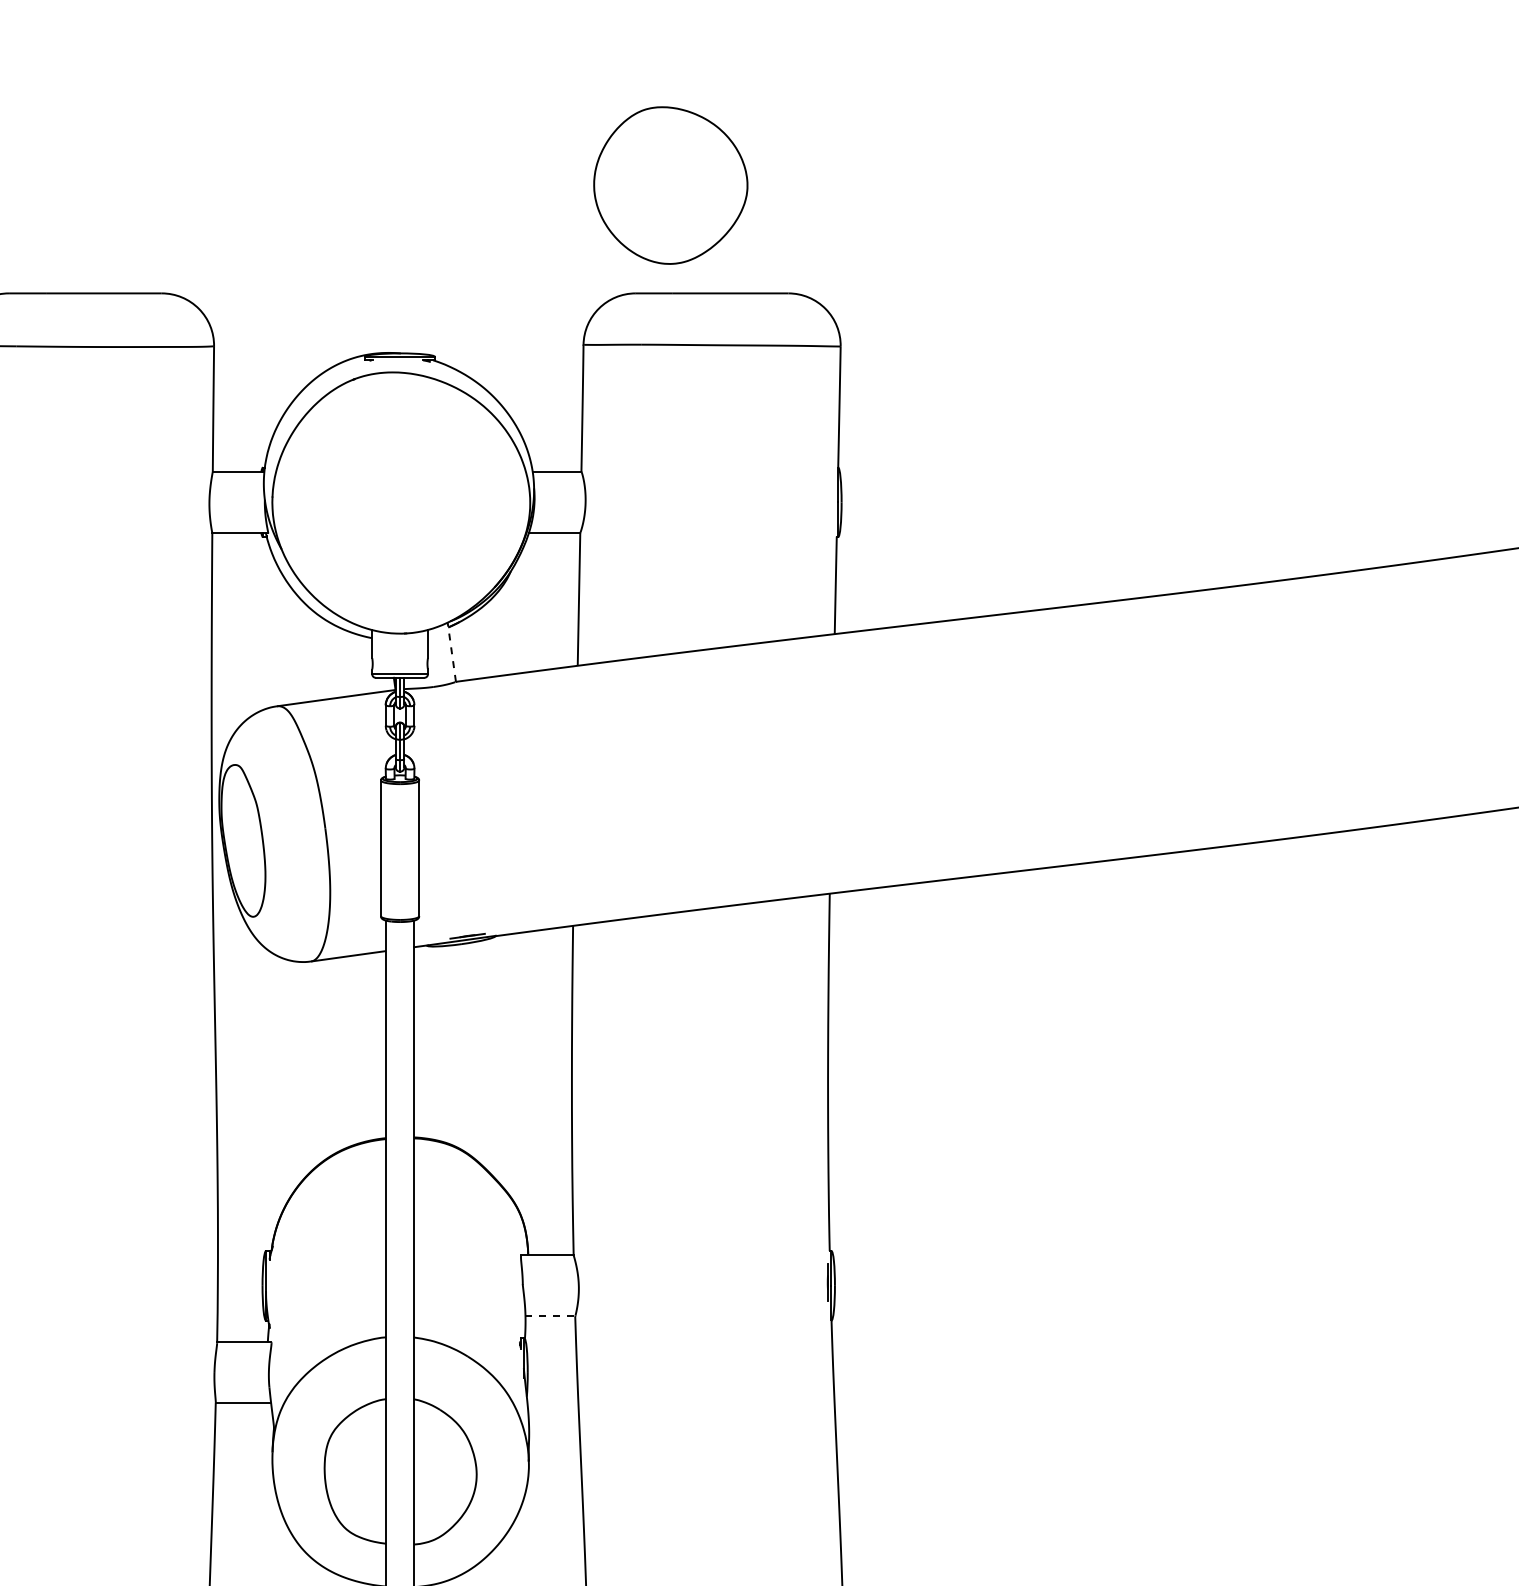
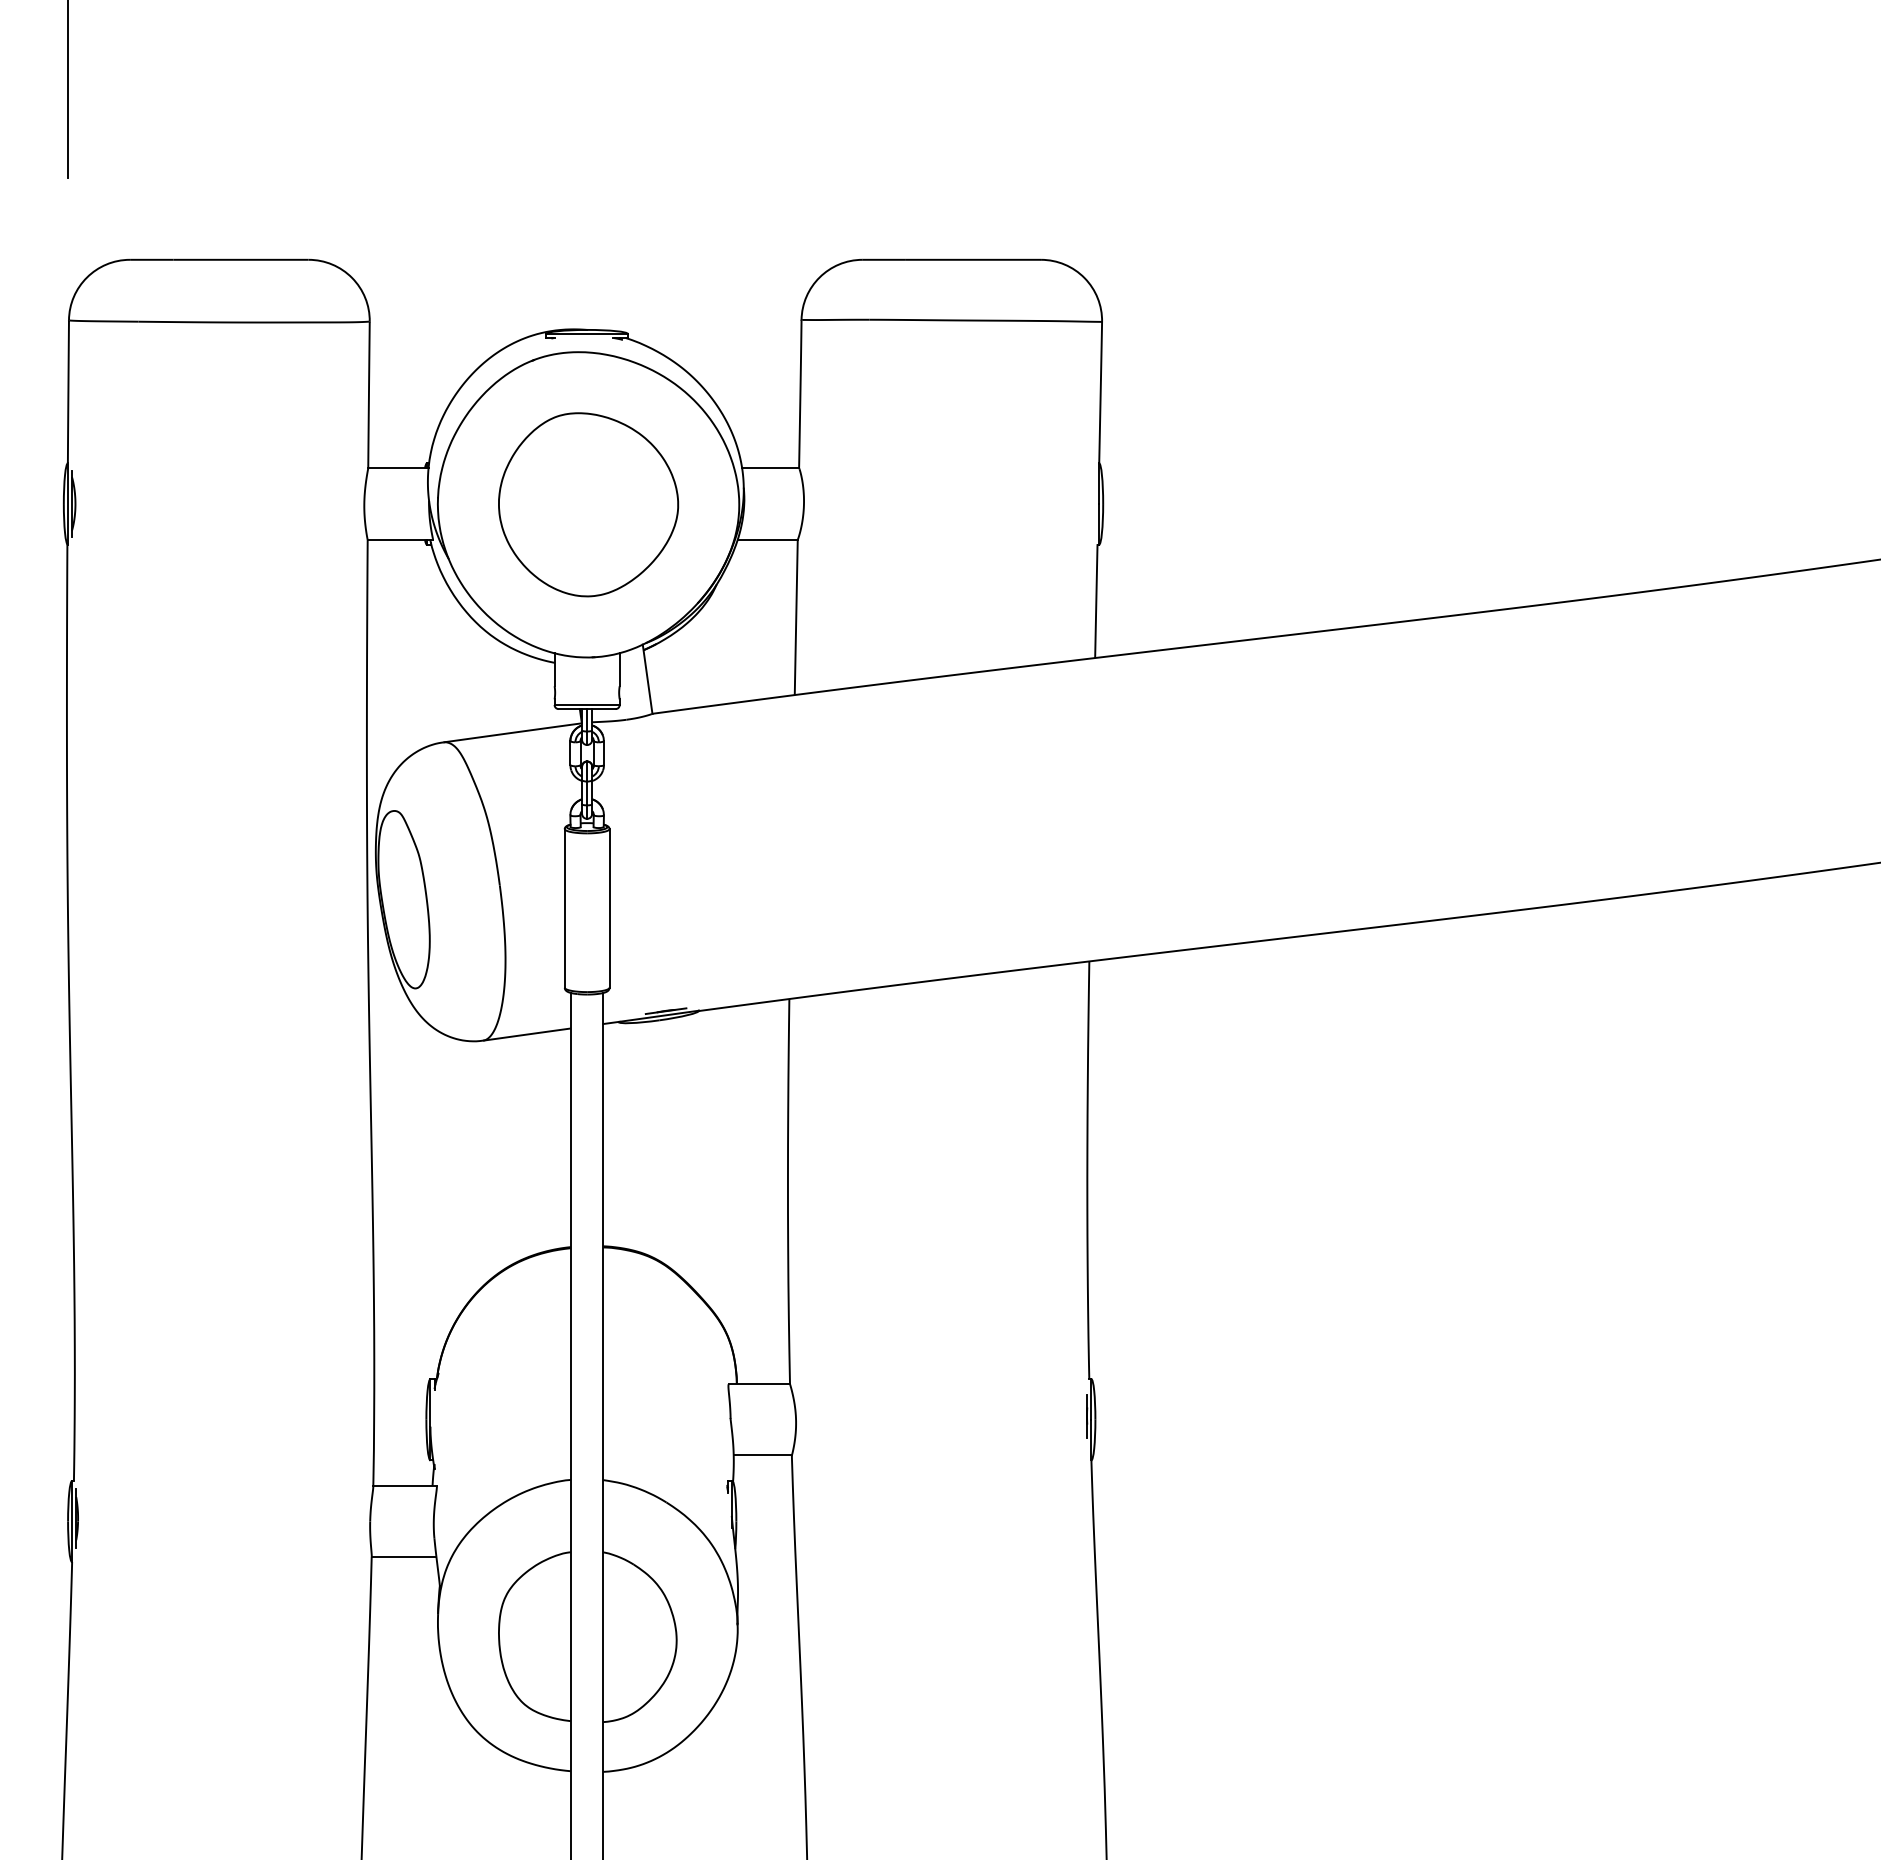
part: (670, 185) -> (588, 504), moved
line: (451, 652) -> (647, 679), dashed -> solid
line: (550, 1316) -> (763, 1455), dashed -> solid

